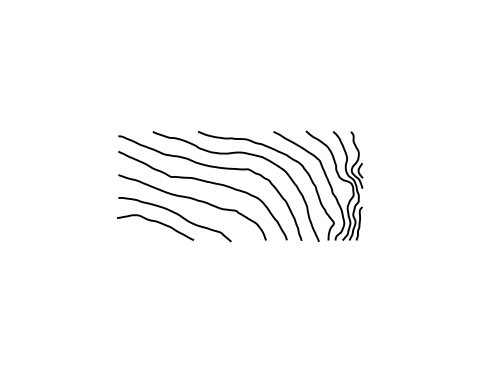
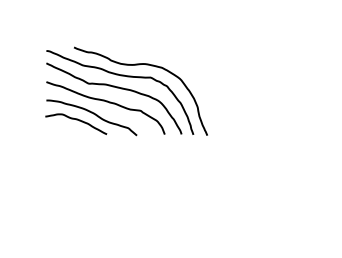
part: (292, 160) -> (186, 70), removed

